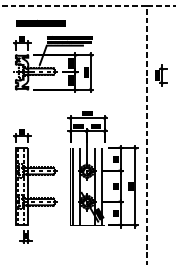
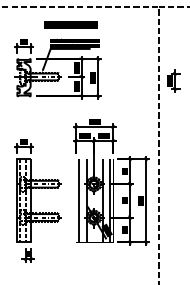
text: (41, 22) -> (70, 24), moved

